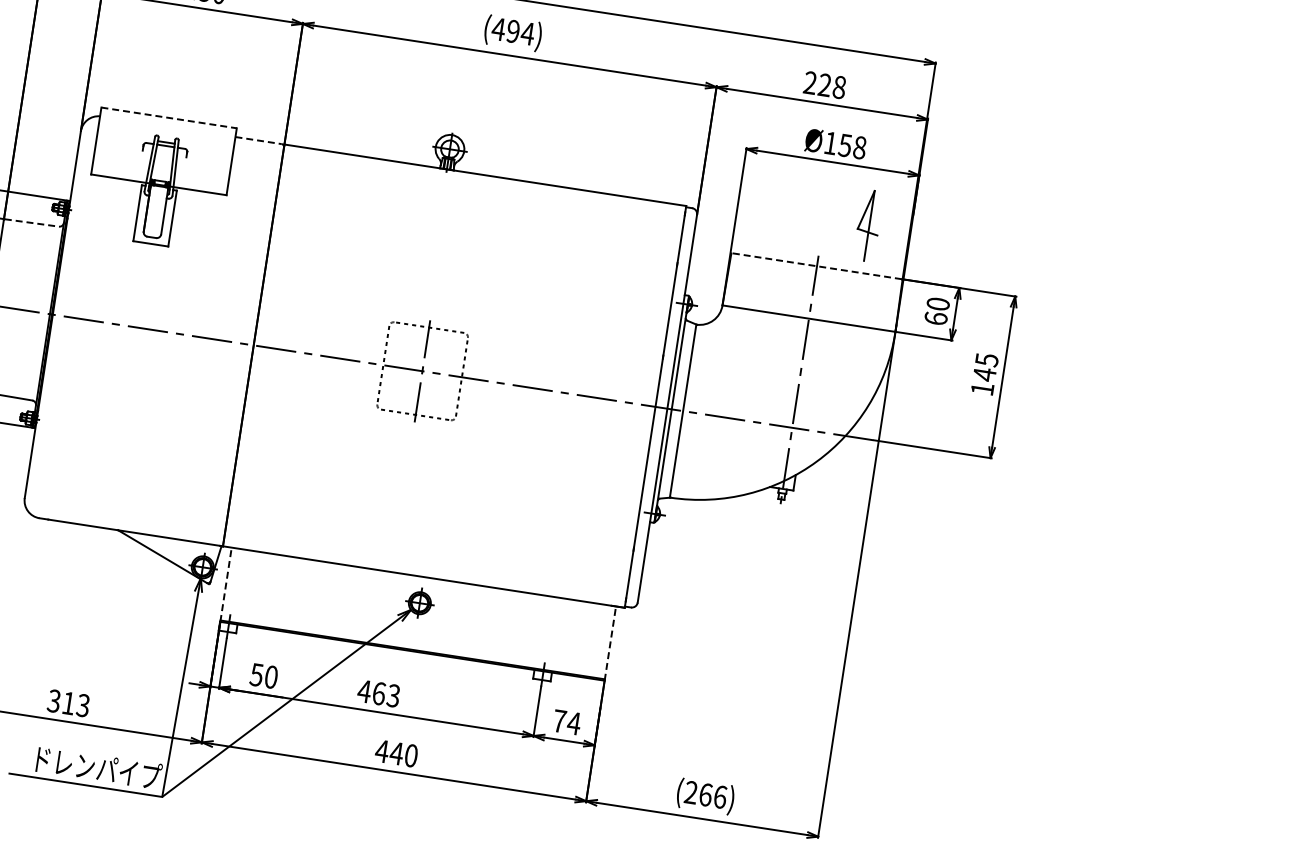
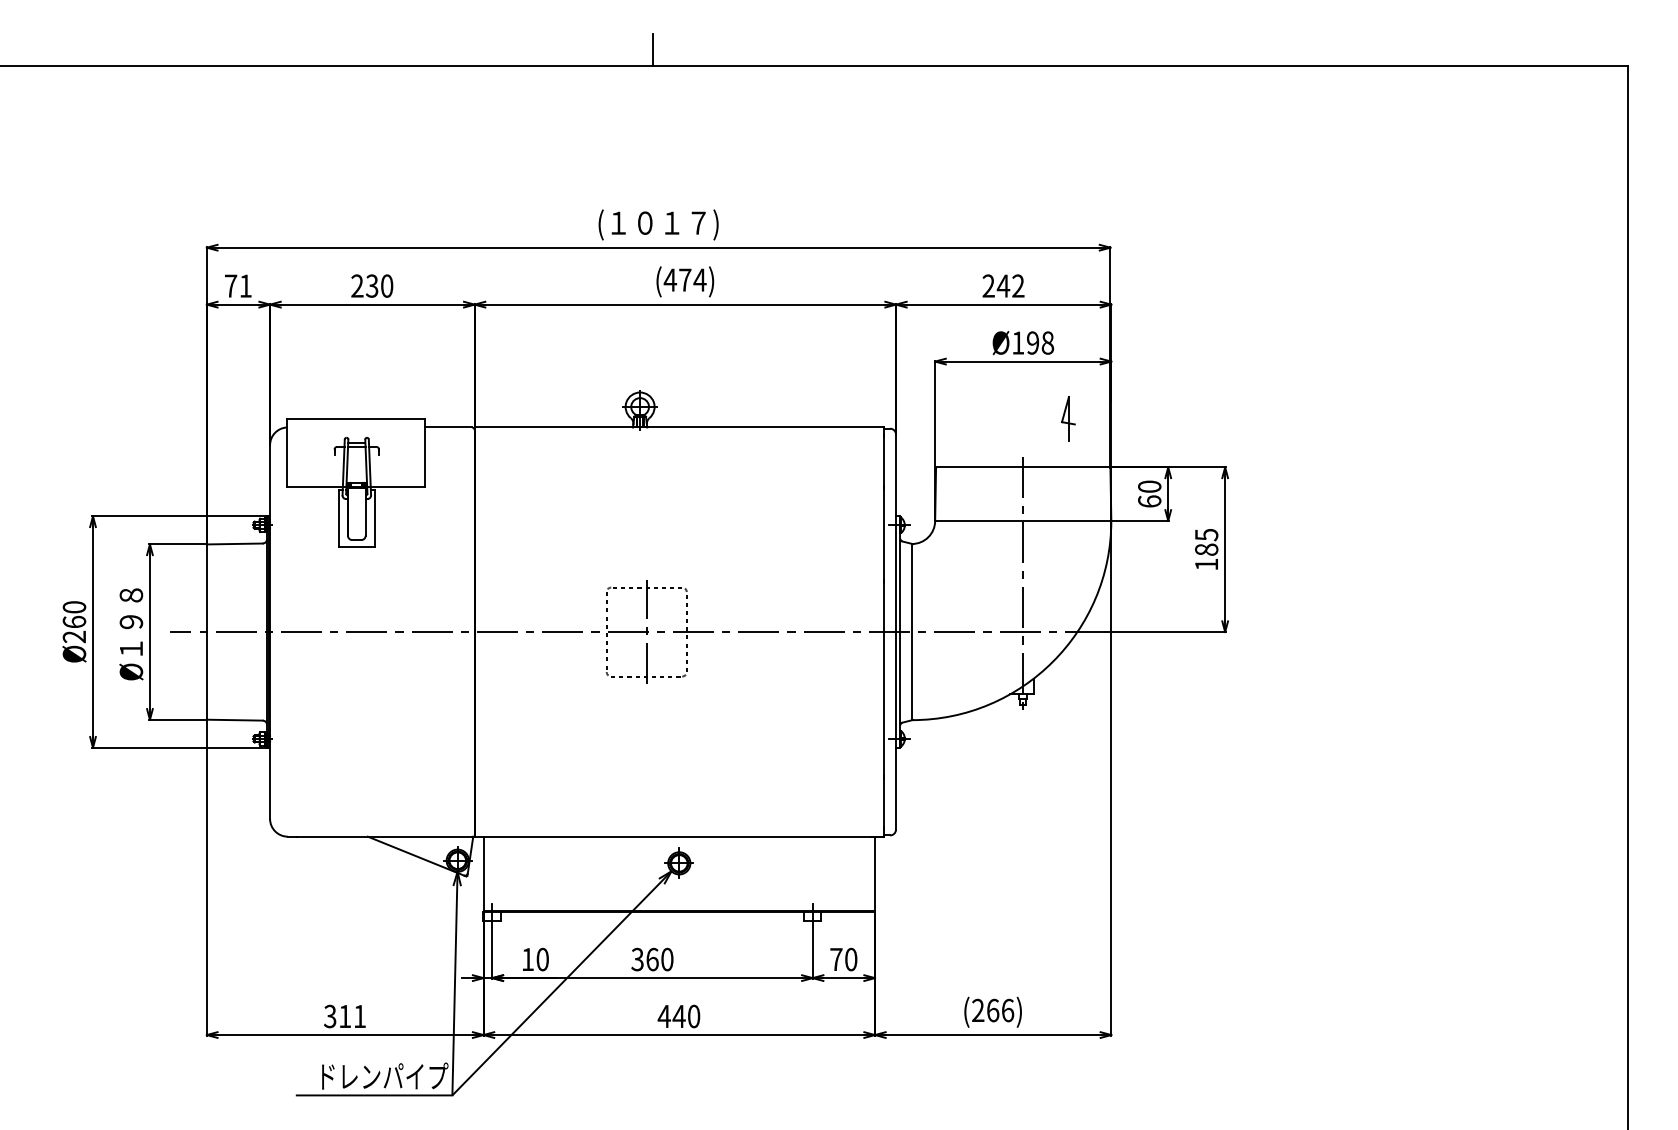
text: (513, 30) -> (685, 279), (494) -> (474)
text: (831, 85) -> (1010, 285), 228 -> 242
line: (168, 117) -> (355, 418), dashed -> solid
line: (258, 140) -> (448, 427), dashed -> solid
text: (844, 144) -> (1032, 342), Ø158 -> Ø198
line: (32, 222) -> (235, 543), dashed -> solid
part: (868, 224) -> (1068, 418), size x0.62
line: (816, 266) -> (1022, 467), dashed -> solid
text: (984, 374) -> (1206, 549), 145 -> 185
line: (225, 584) -> (483, 874), dashed -> solid
line: (610, 643) -> (875, 874), dashed -> solid
text: (256, 674) -> (527, 959), 50 -> 10
text: (378, 693) -> (651, 959), 463 -> 360
text: (82, 705) -> (359, 1016), 313 -> 311
text: (573, 723) -> (850, 959), 74 -> 70

